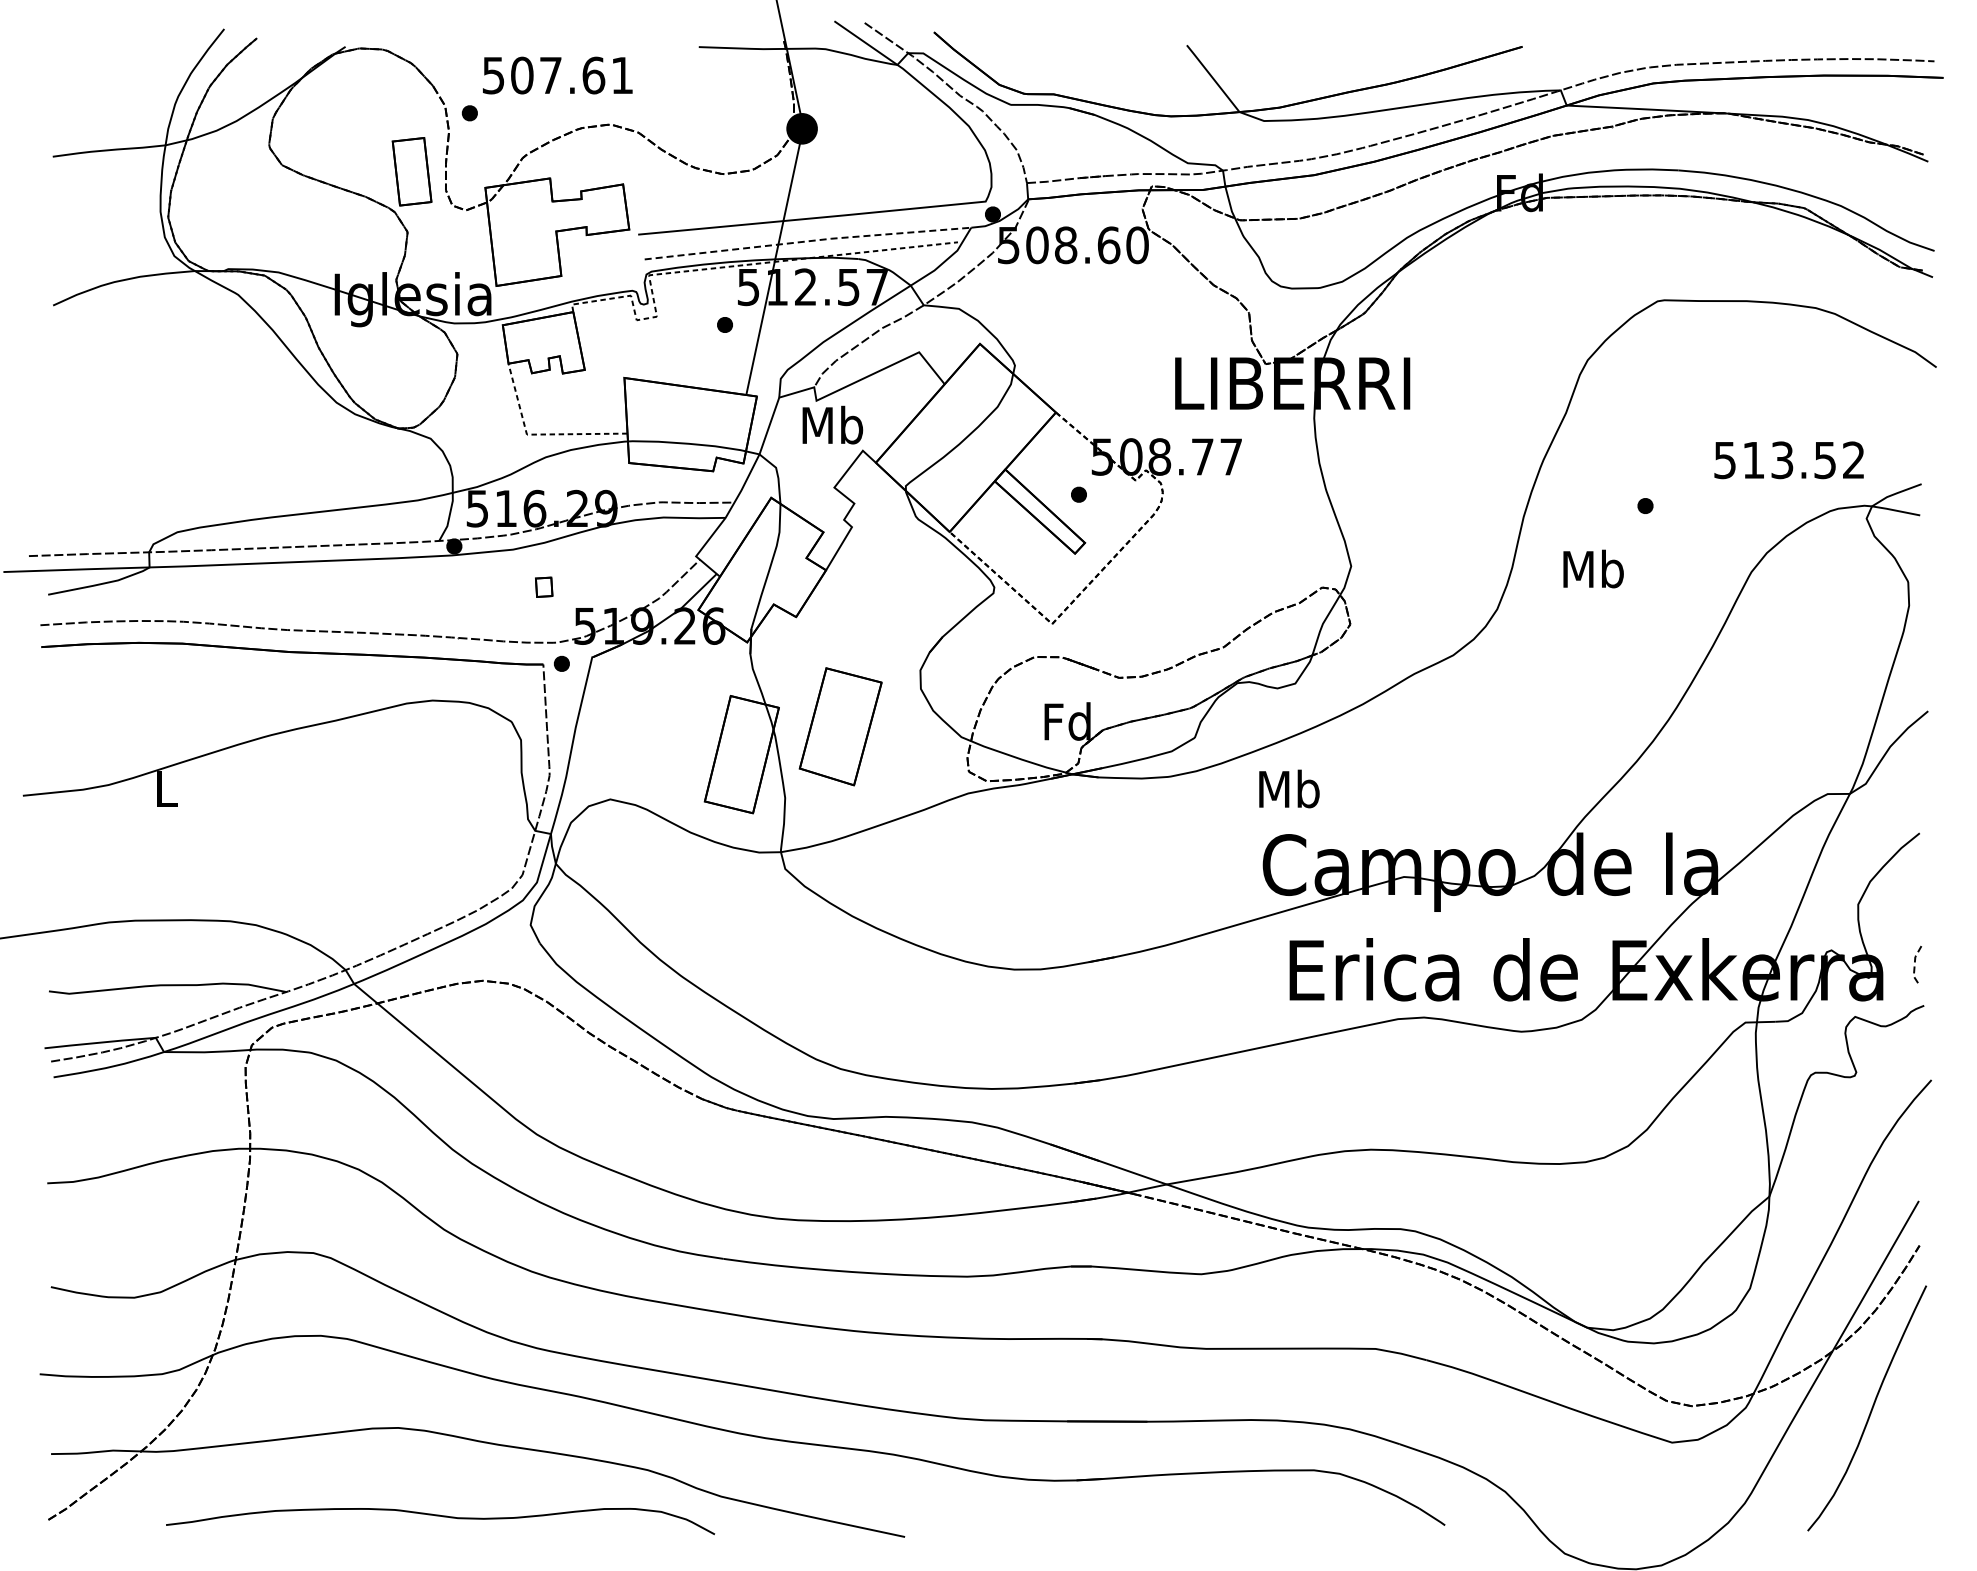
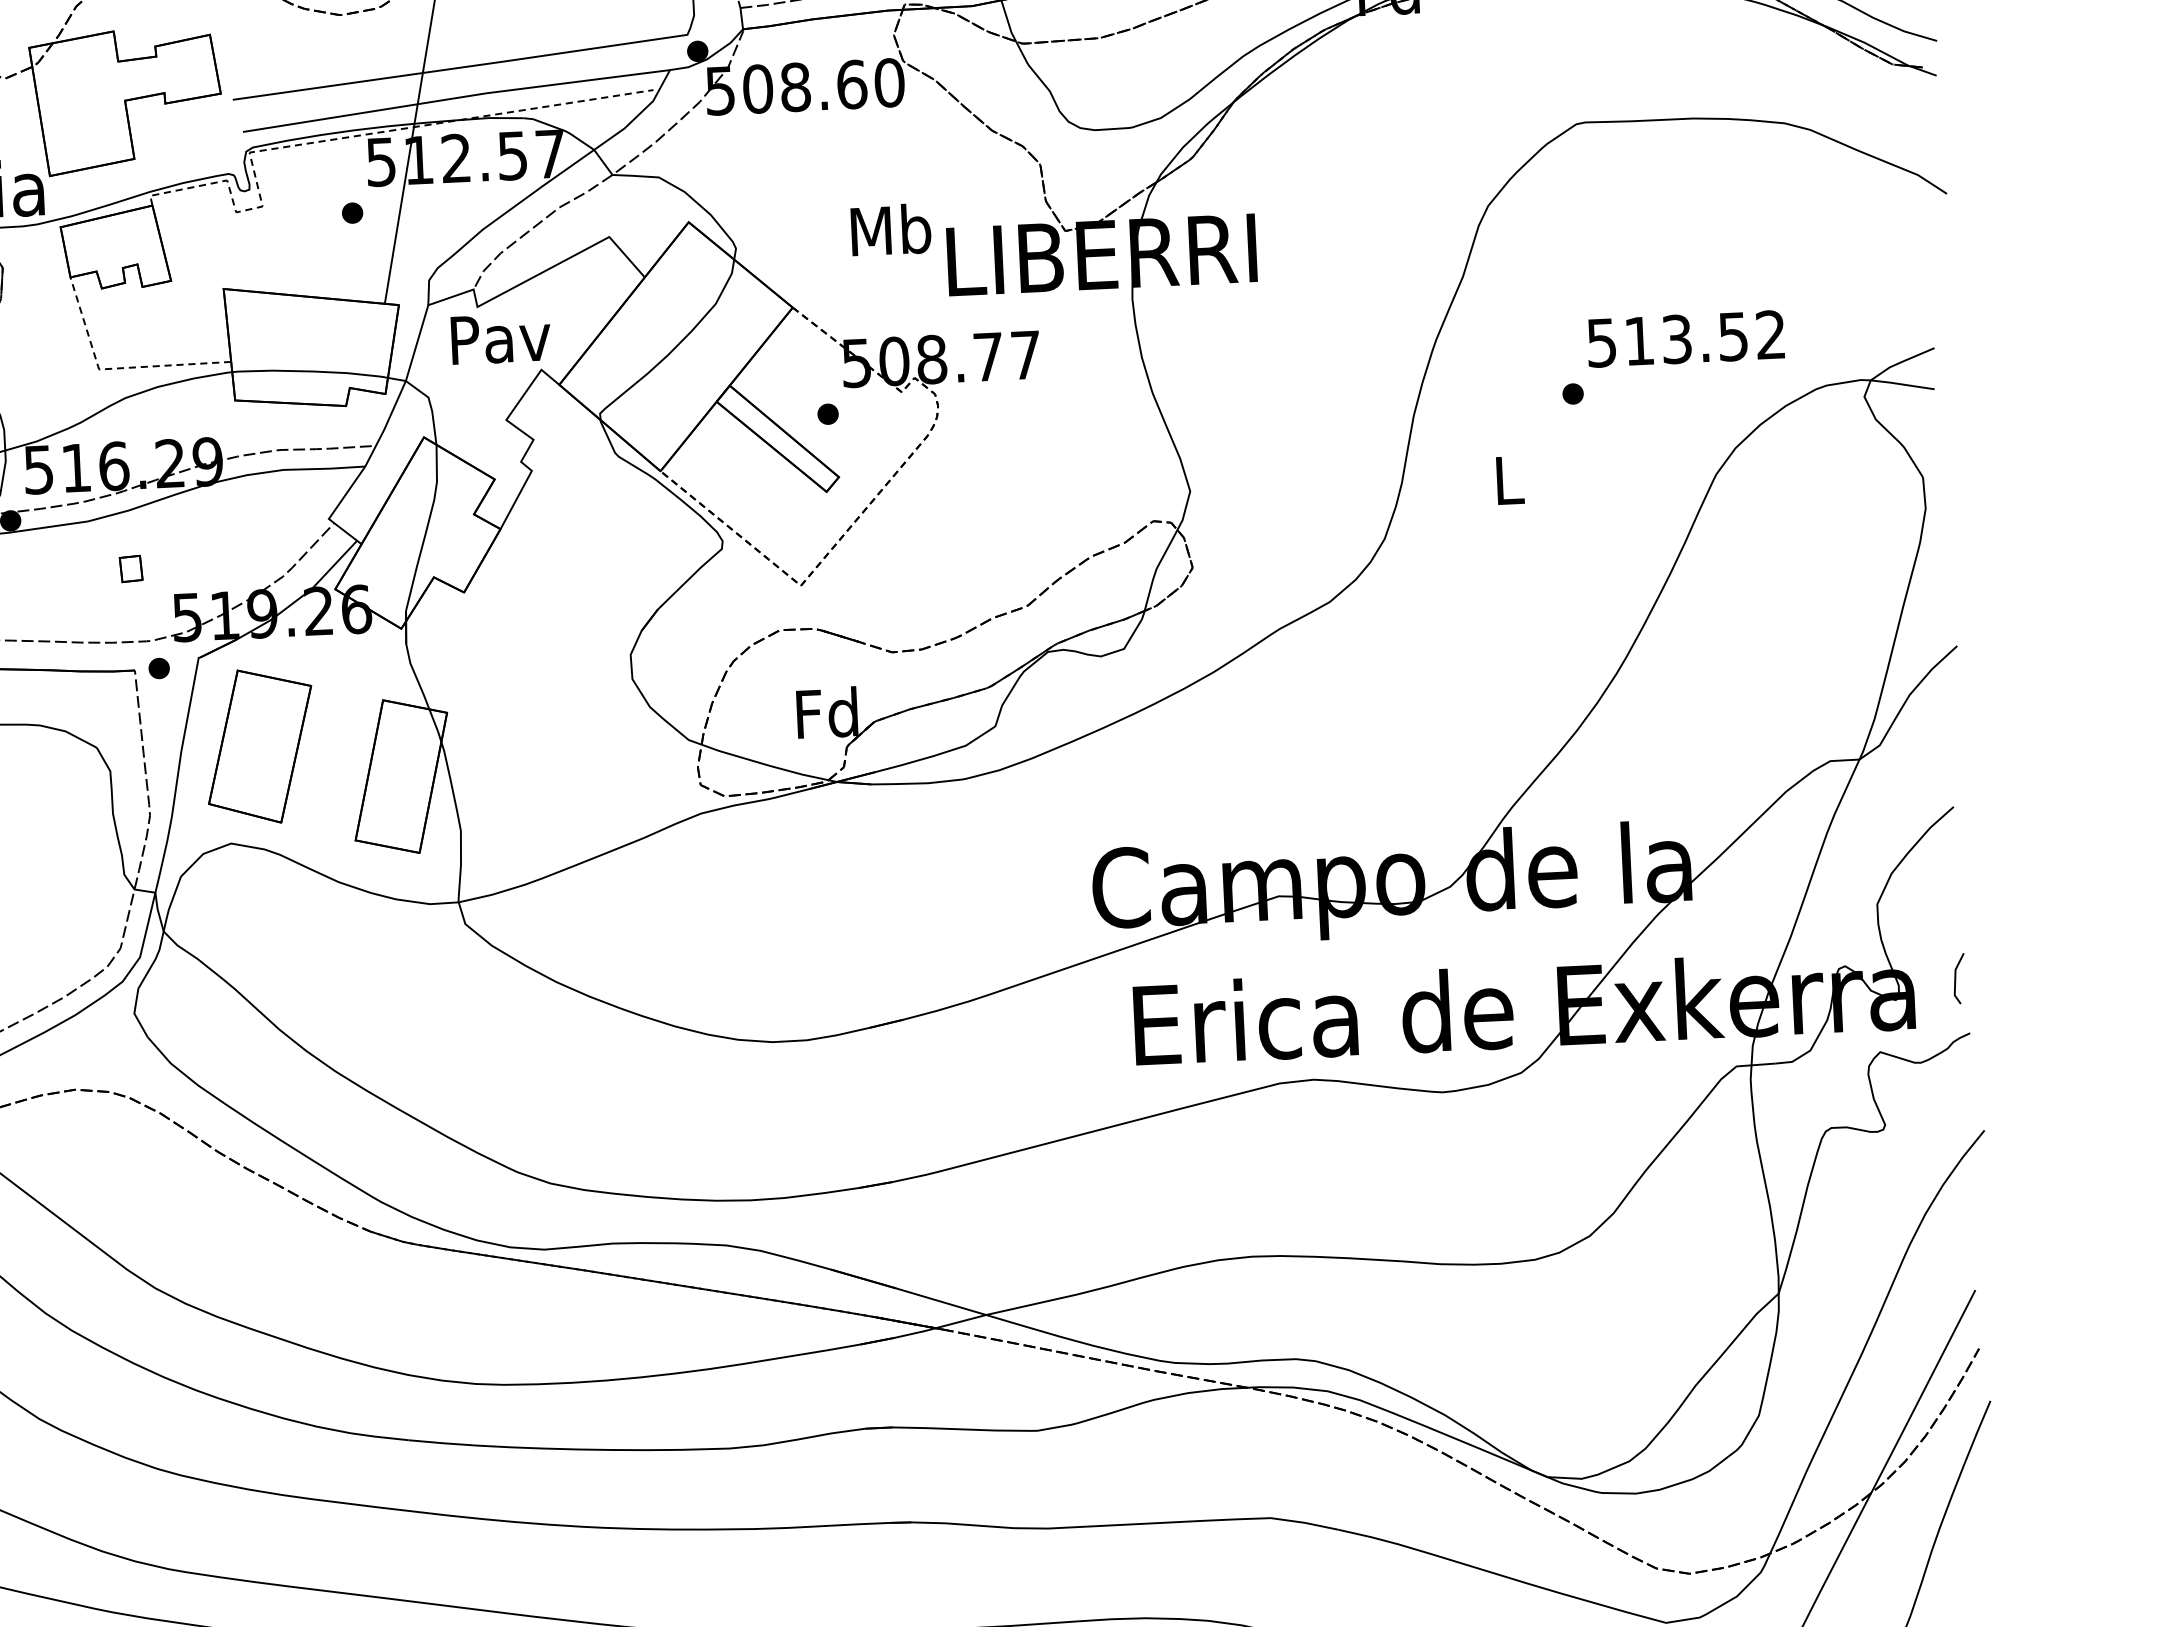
line: (808, 241) -> (457, 98), dashed -> solid
text: (833, 424) -> (501, 337), Mb -> Pav
text: (1788, 460) -> (1685, 339), moved
text: (1593, 568) -> (1508, 479), Mb -> L
part: (840, 726) -> (259, 746), moved
text: (1289, 788) -> (891, 229), moved
line: (1914, 963) -> (1954, 978), dashed -> solid

